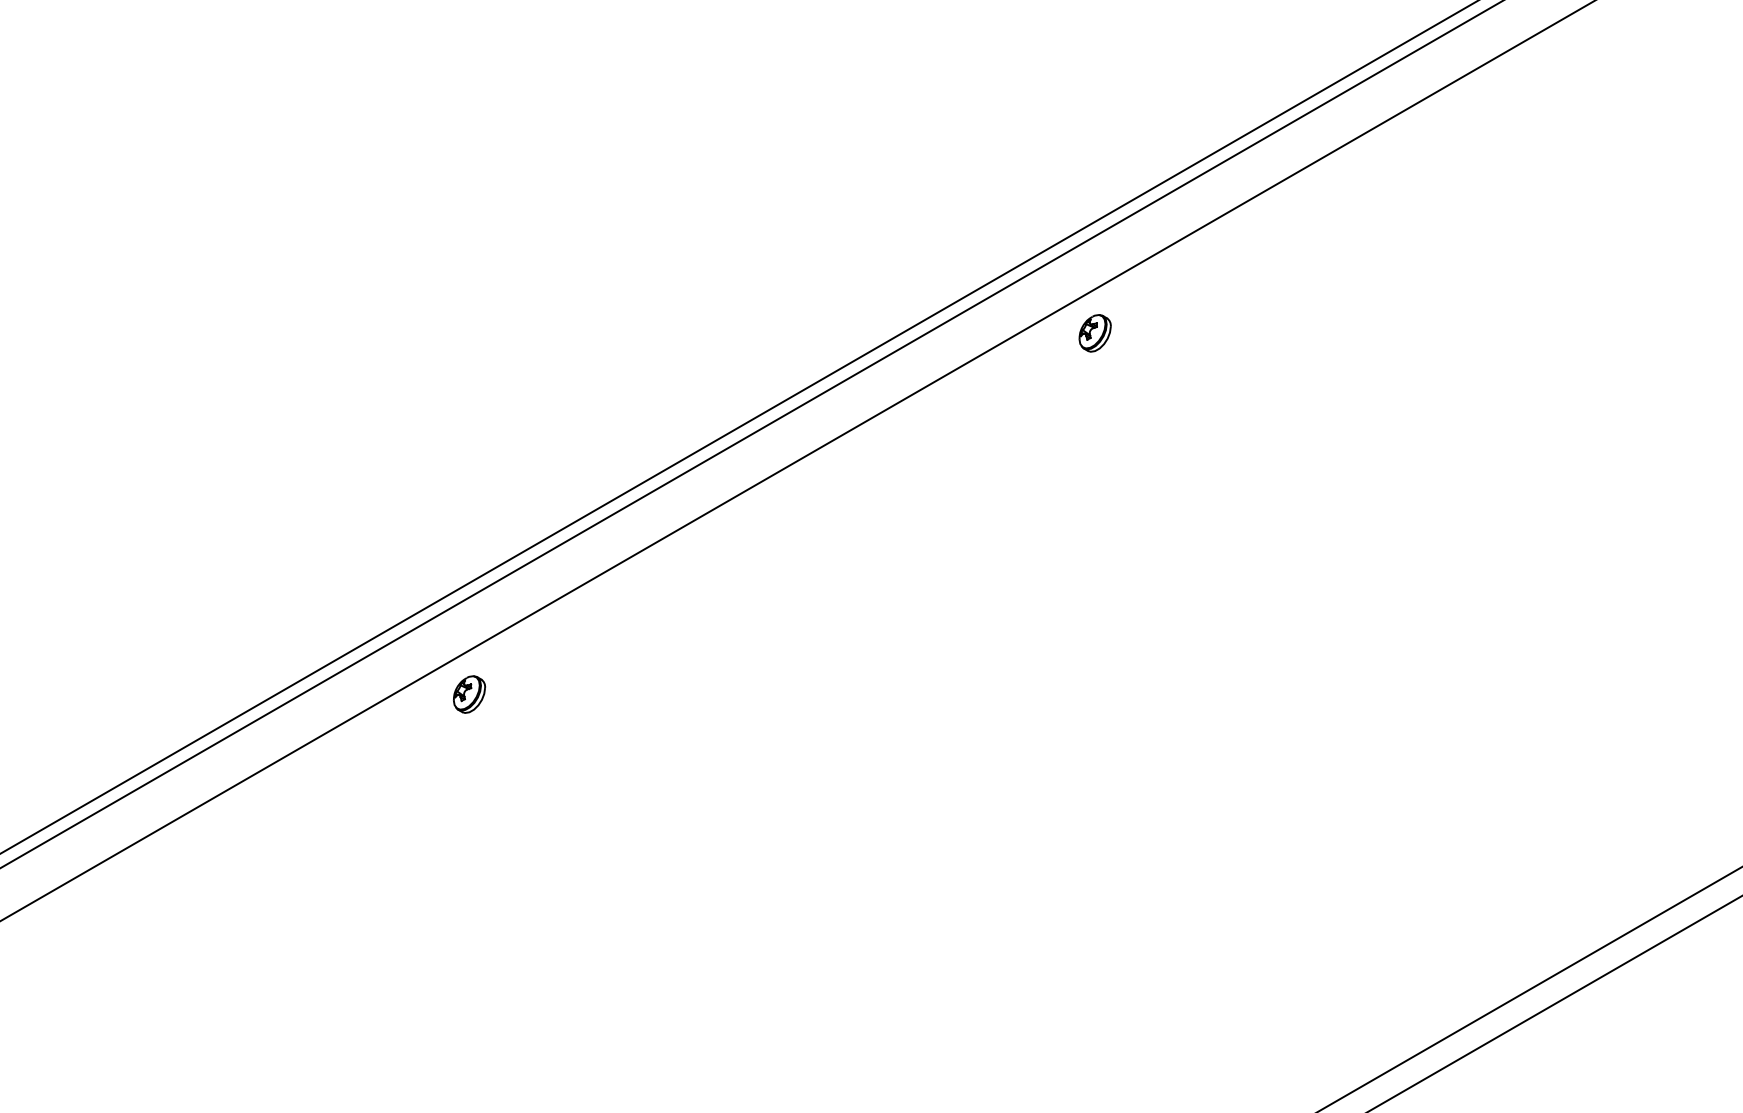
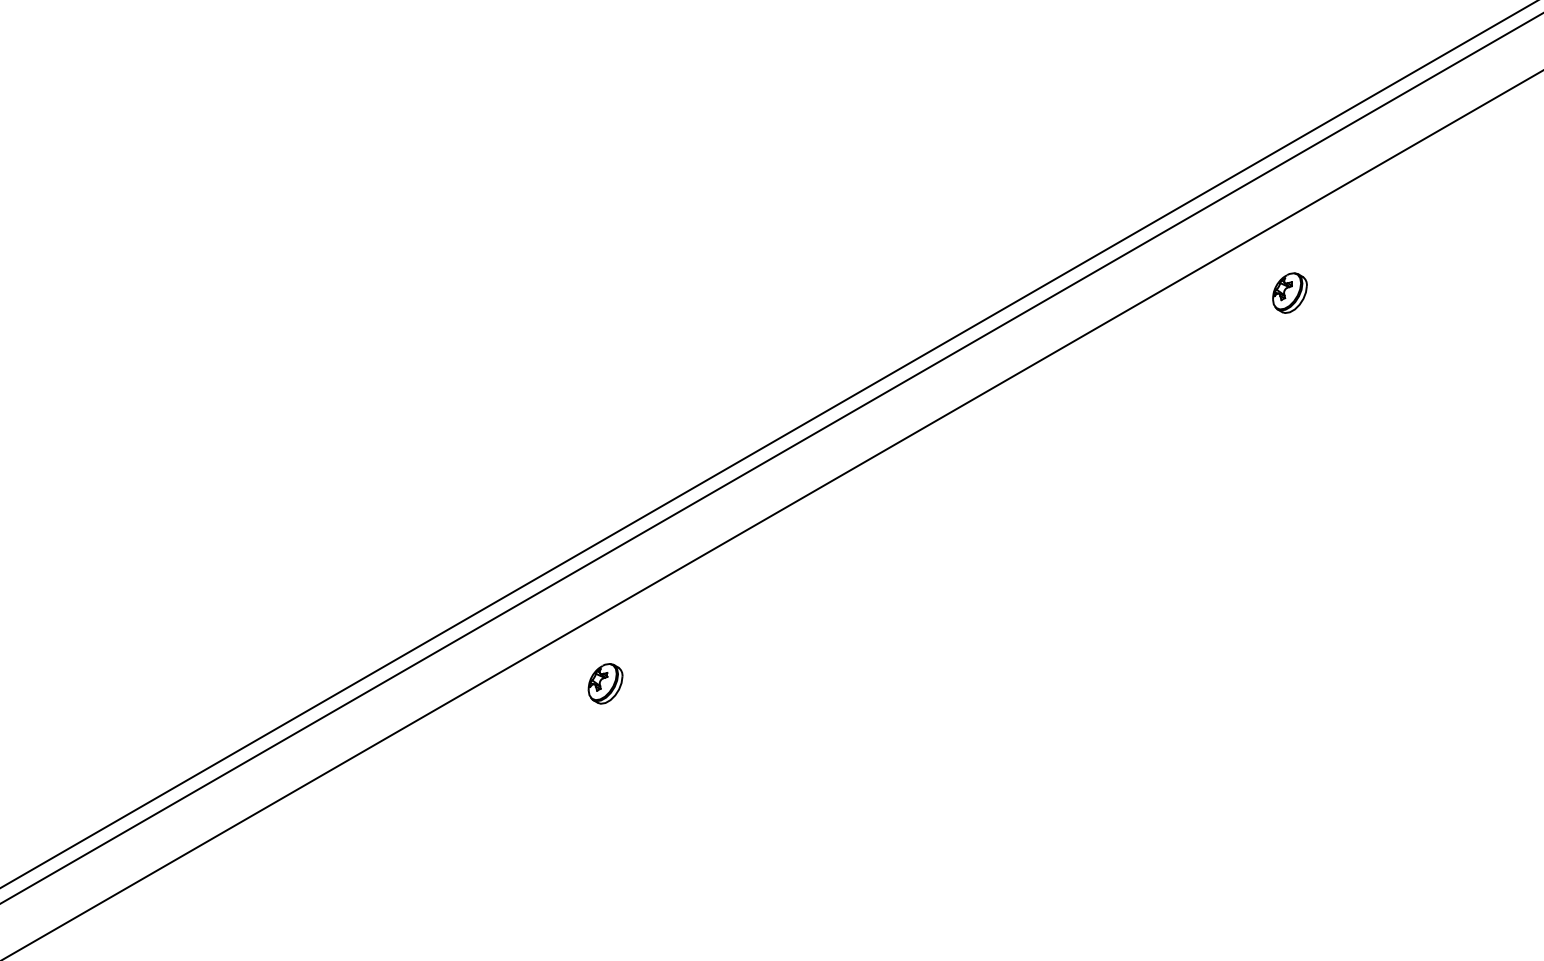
part: (1094, 333) -> (1289, 293), moved
part: (469, 694) -> (605, 683), moved

